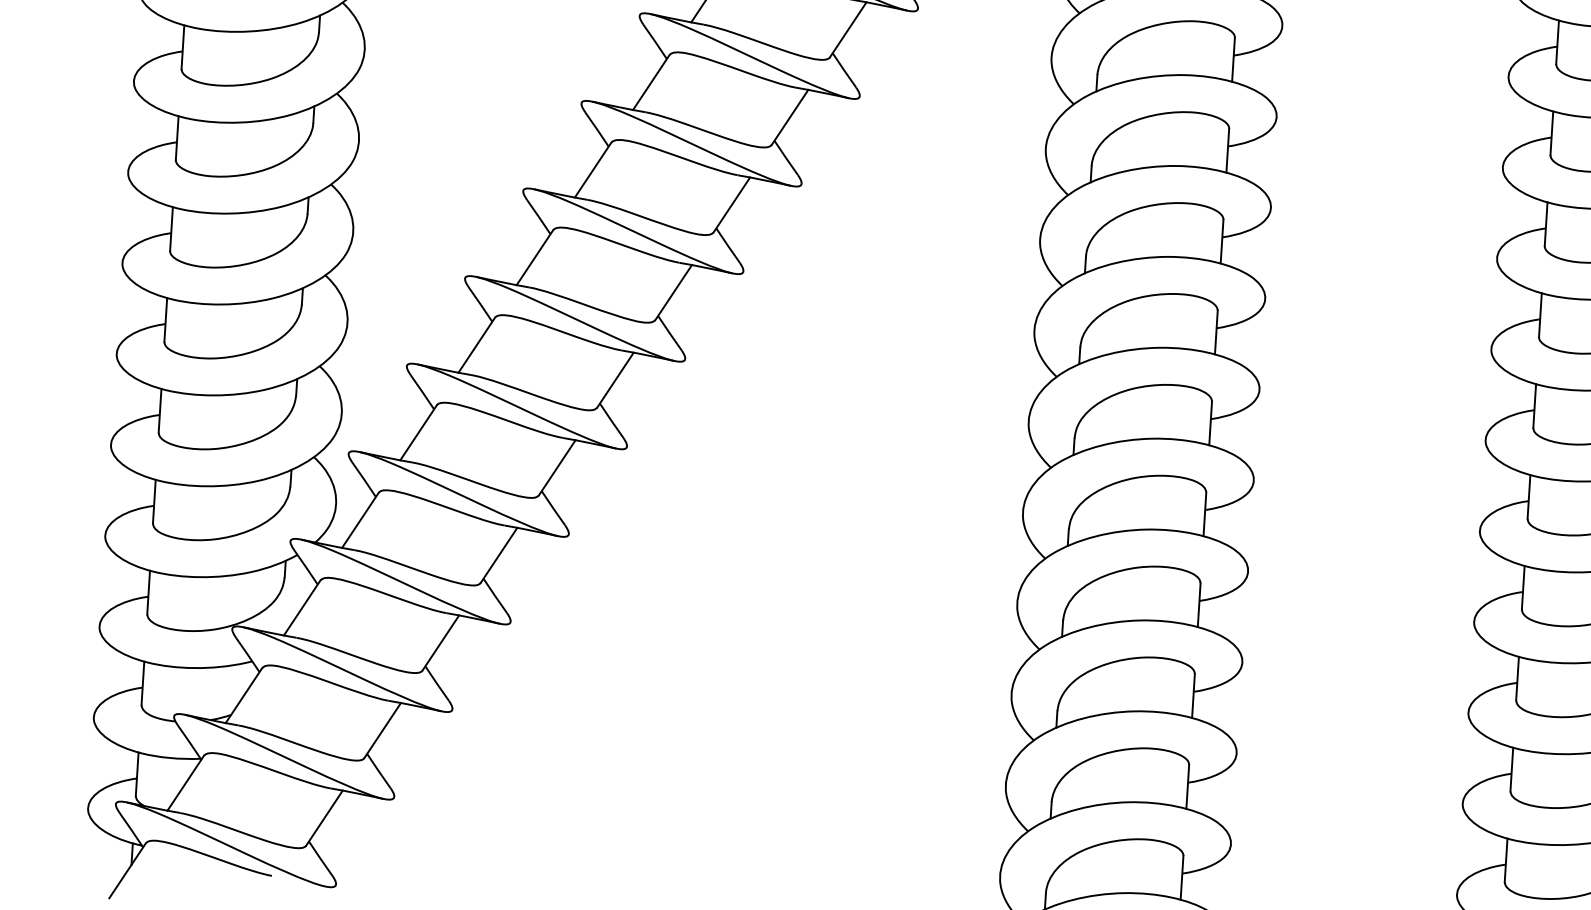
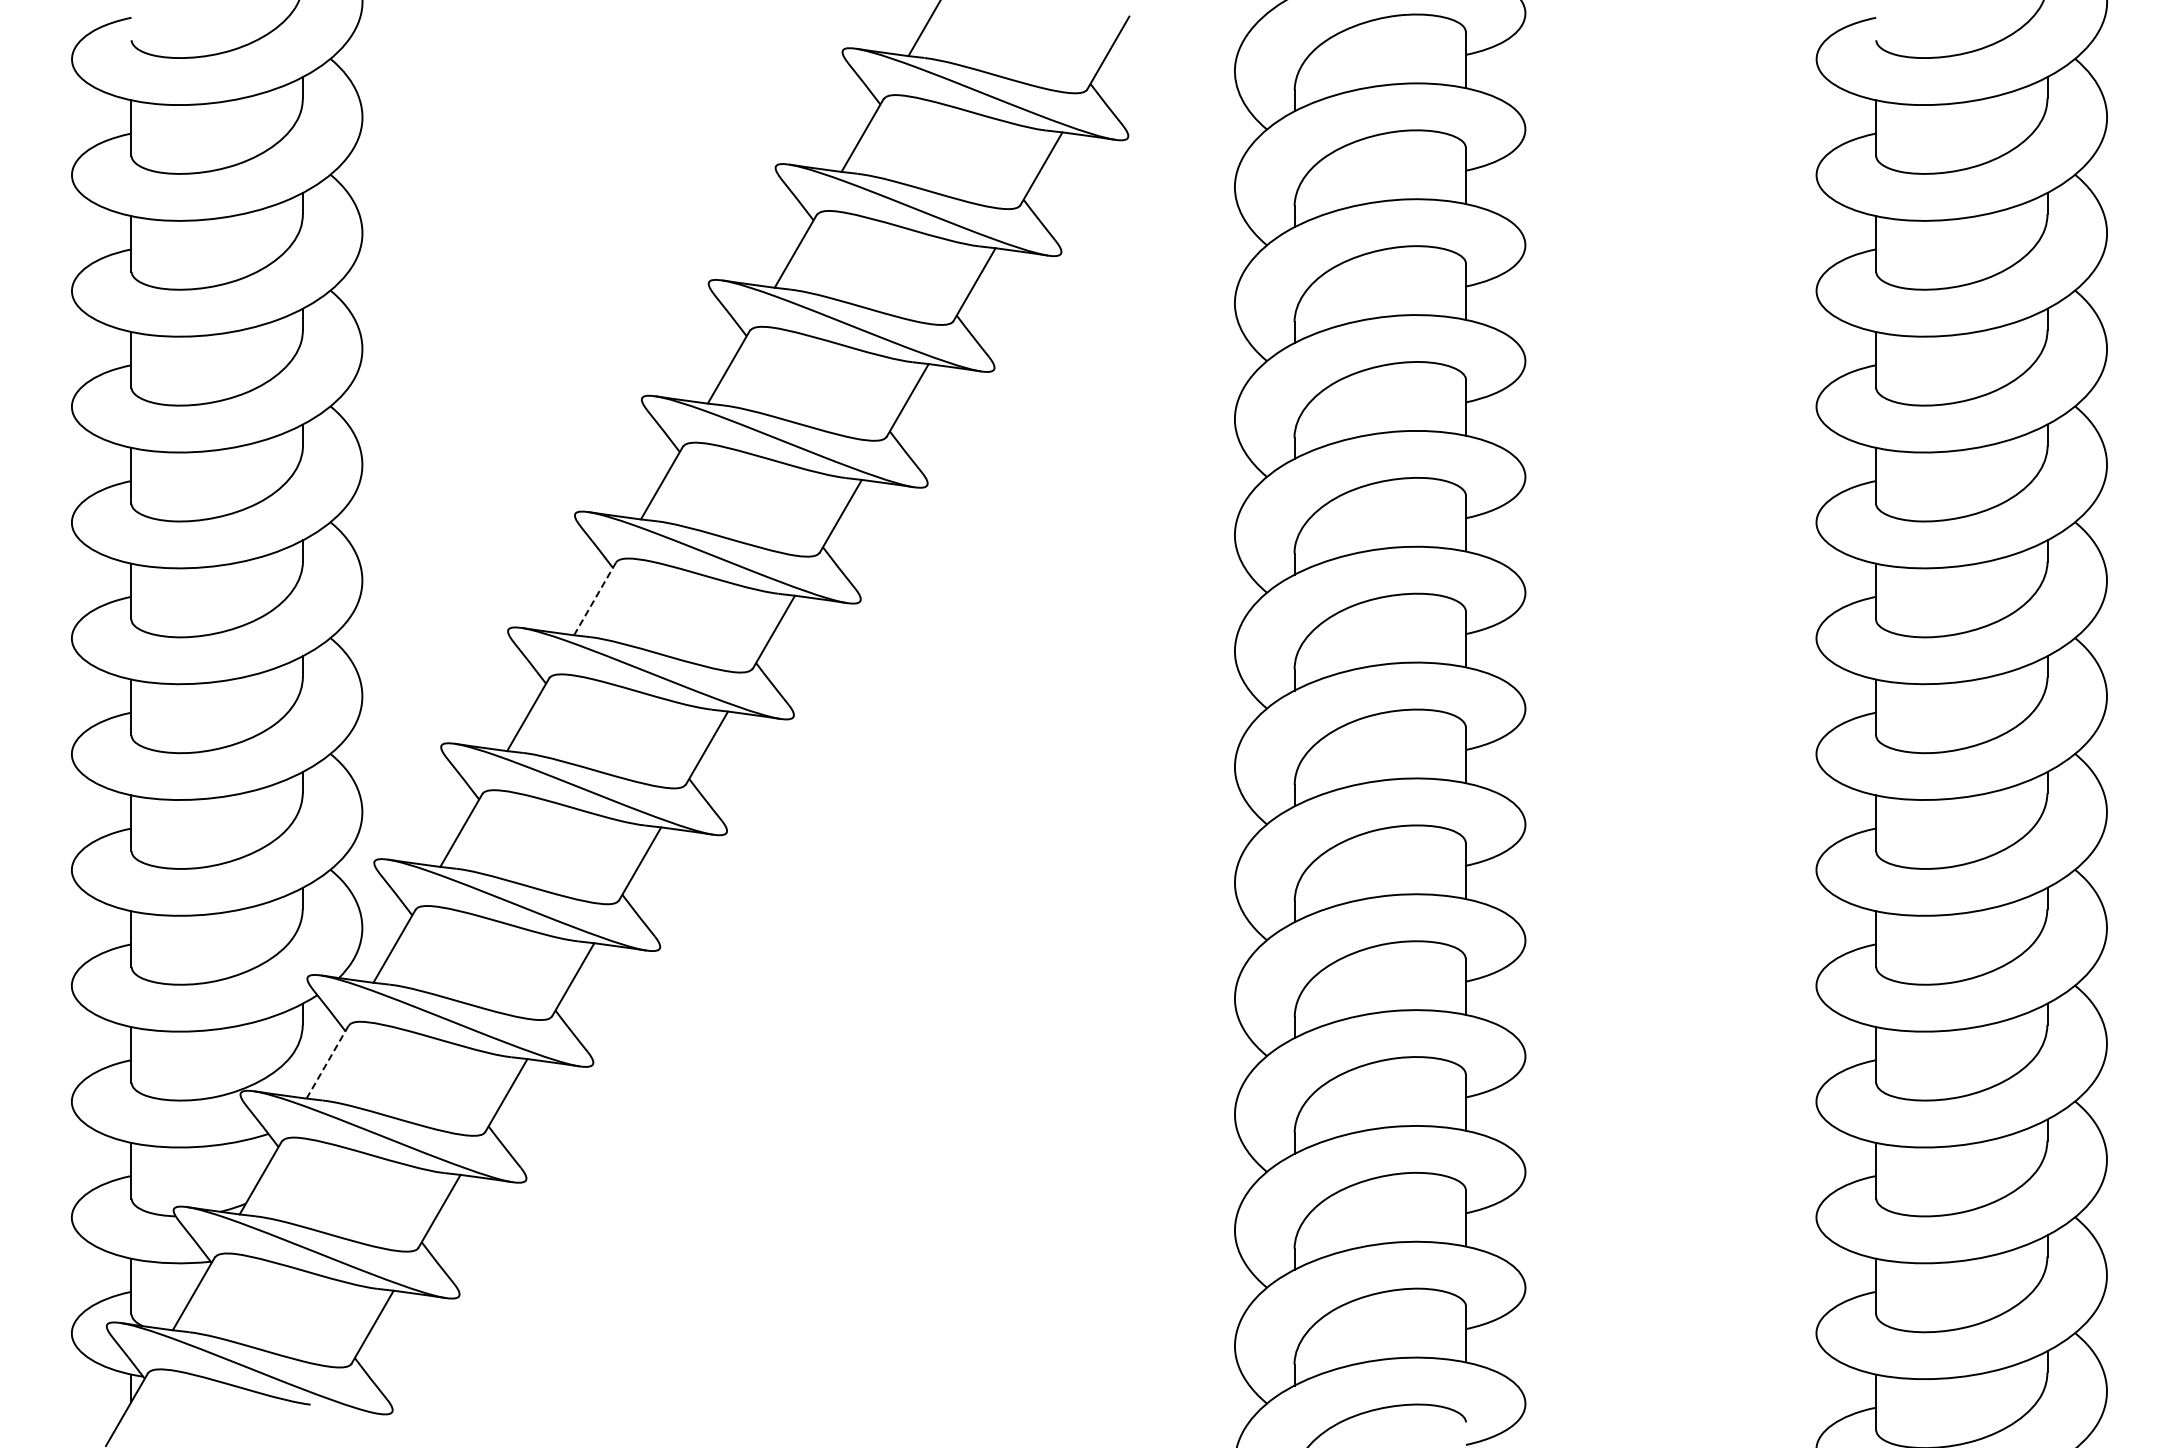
line: (535, 257) -> (595, 598), solid -> dashed
line: (302, 607) -> (327, 1061), solid -> dashed

